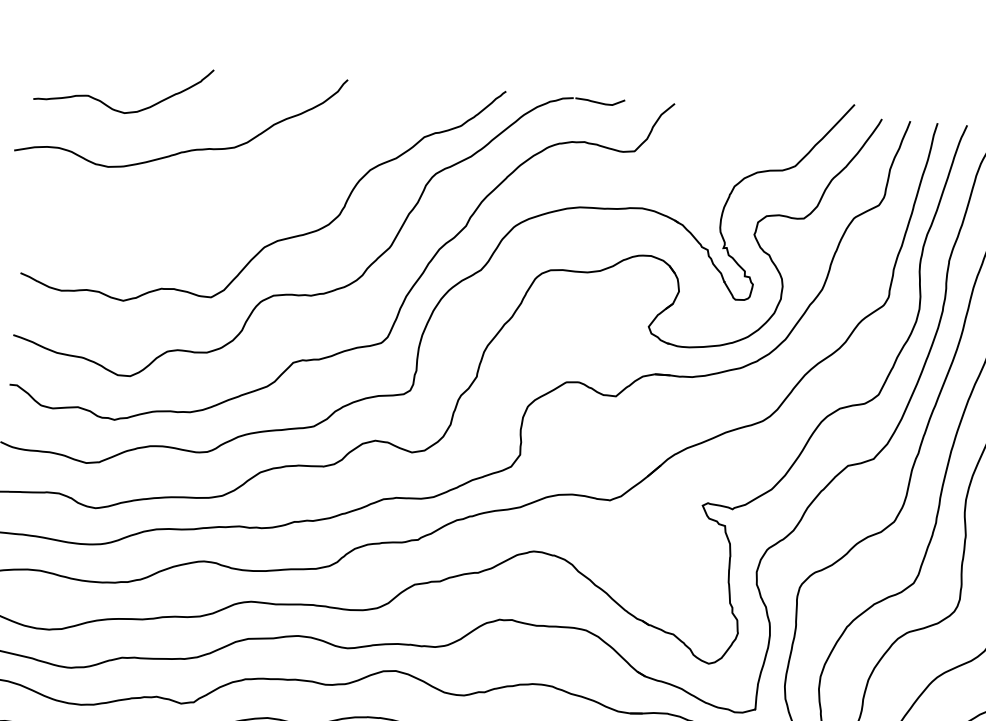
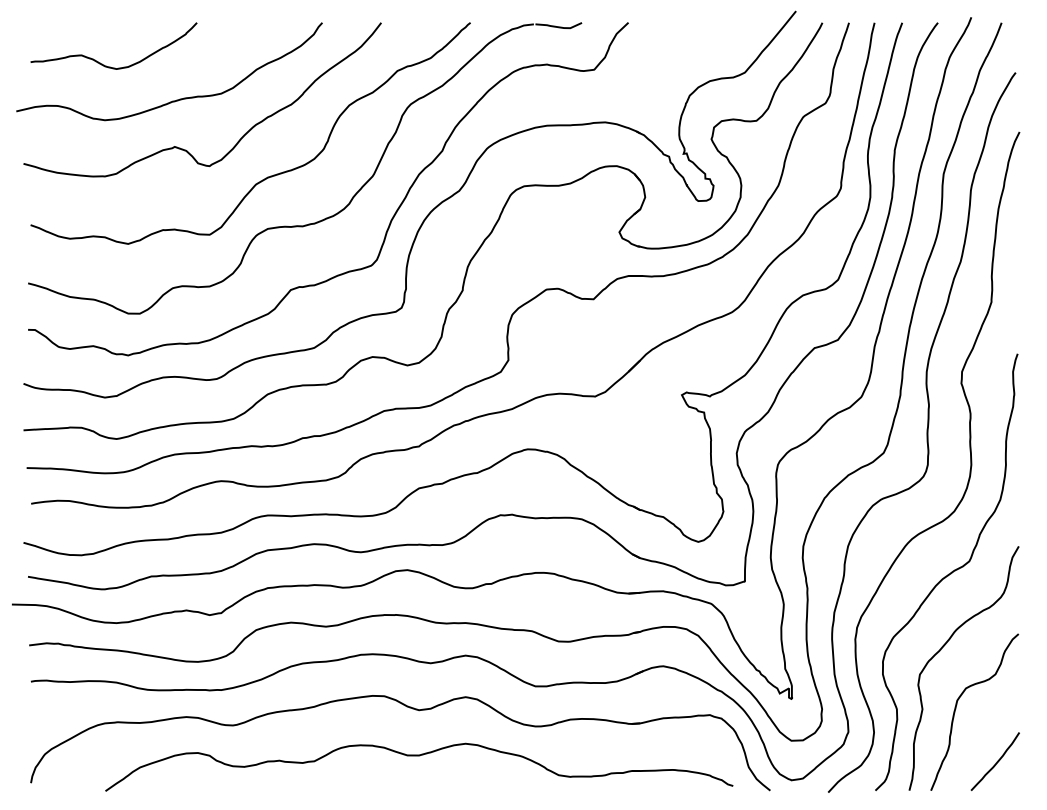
curve: (186, 201) -> (180, 147), added

